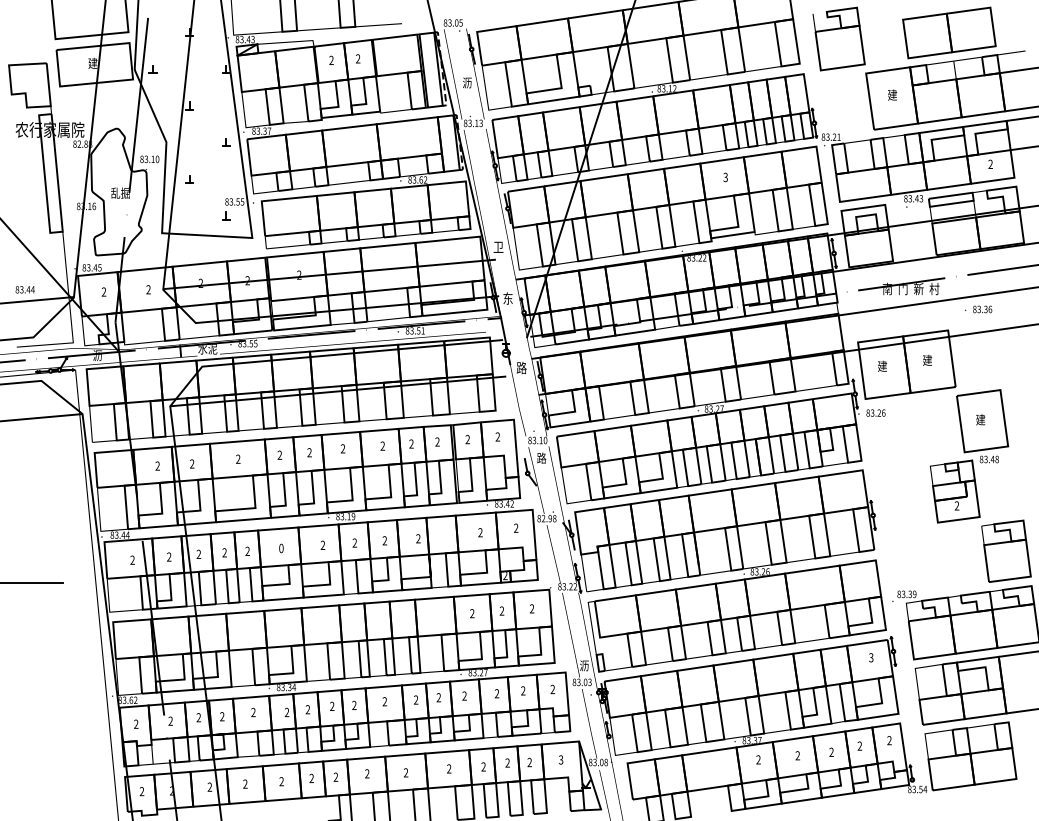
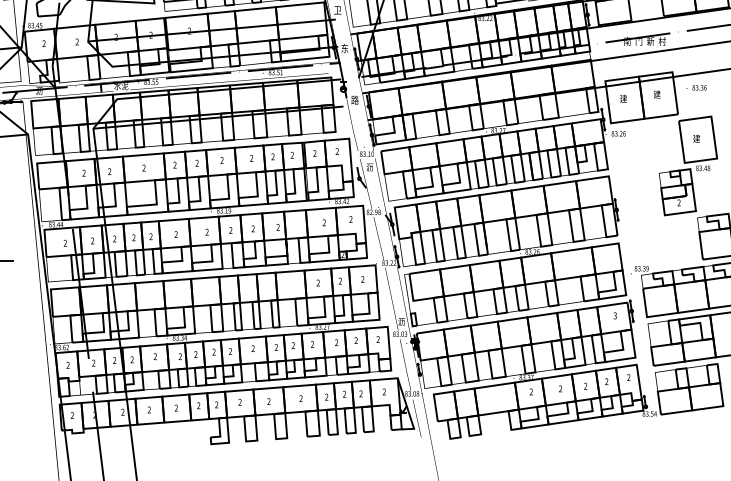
text: (978, 309) -> (696, 87), moved
text: (541, 457) -> (369, 166), 路 -> 沥
text: (281, 548) -> (176, 234), 0 -> 2
text: (560, 760) -> (383, 392), 3 -> 2

